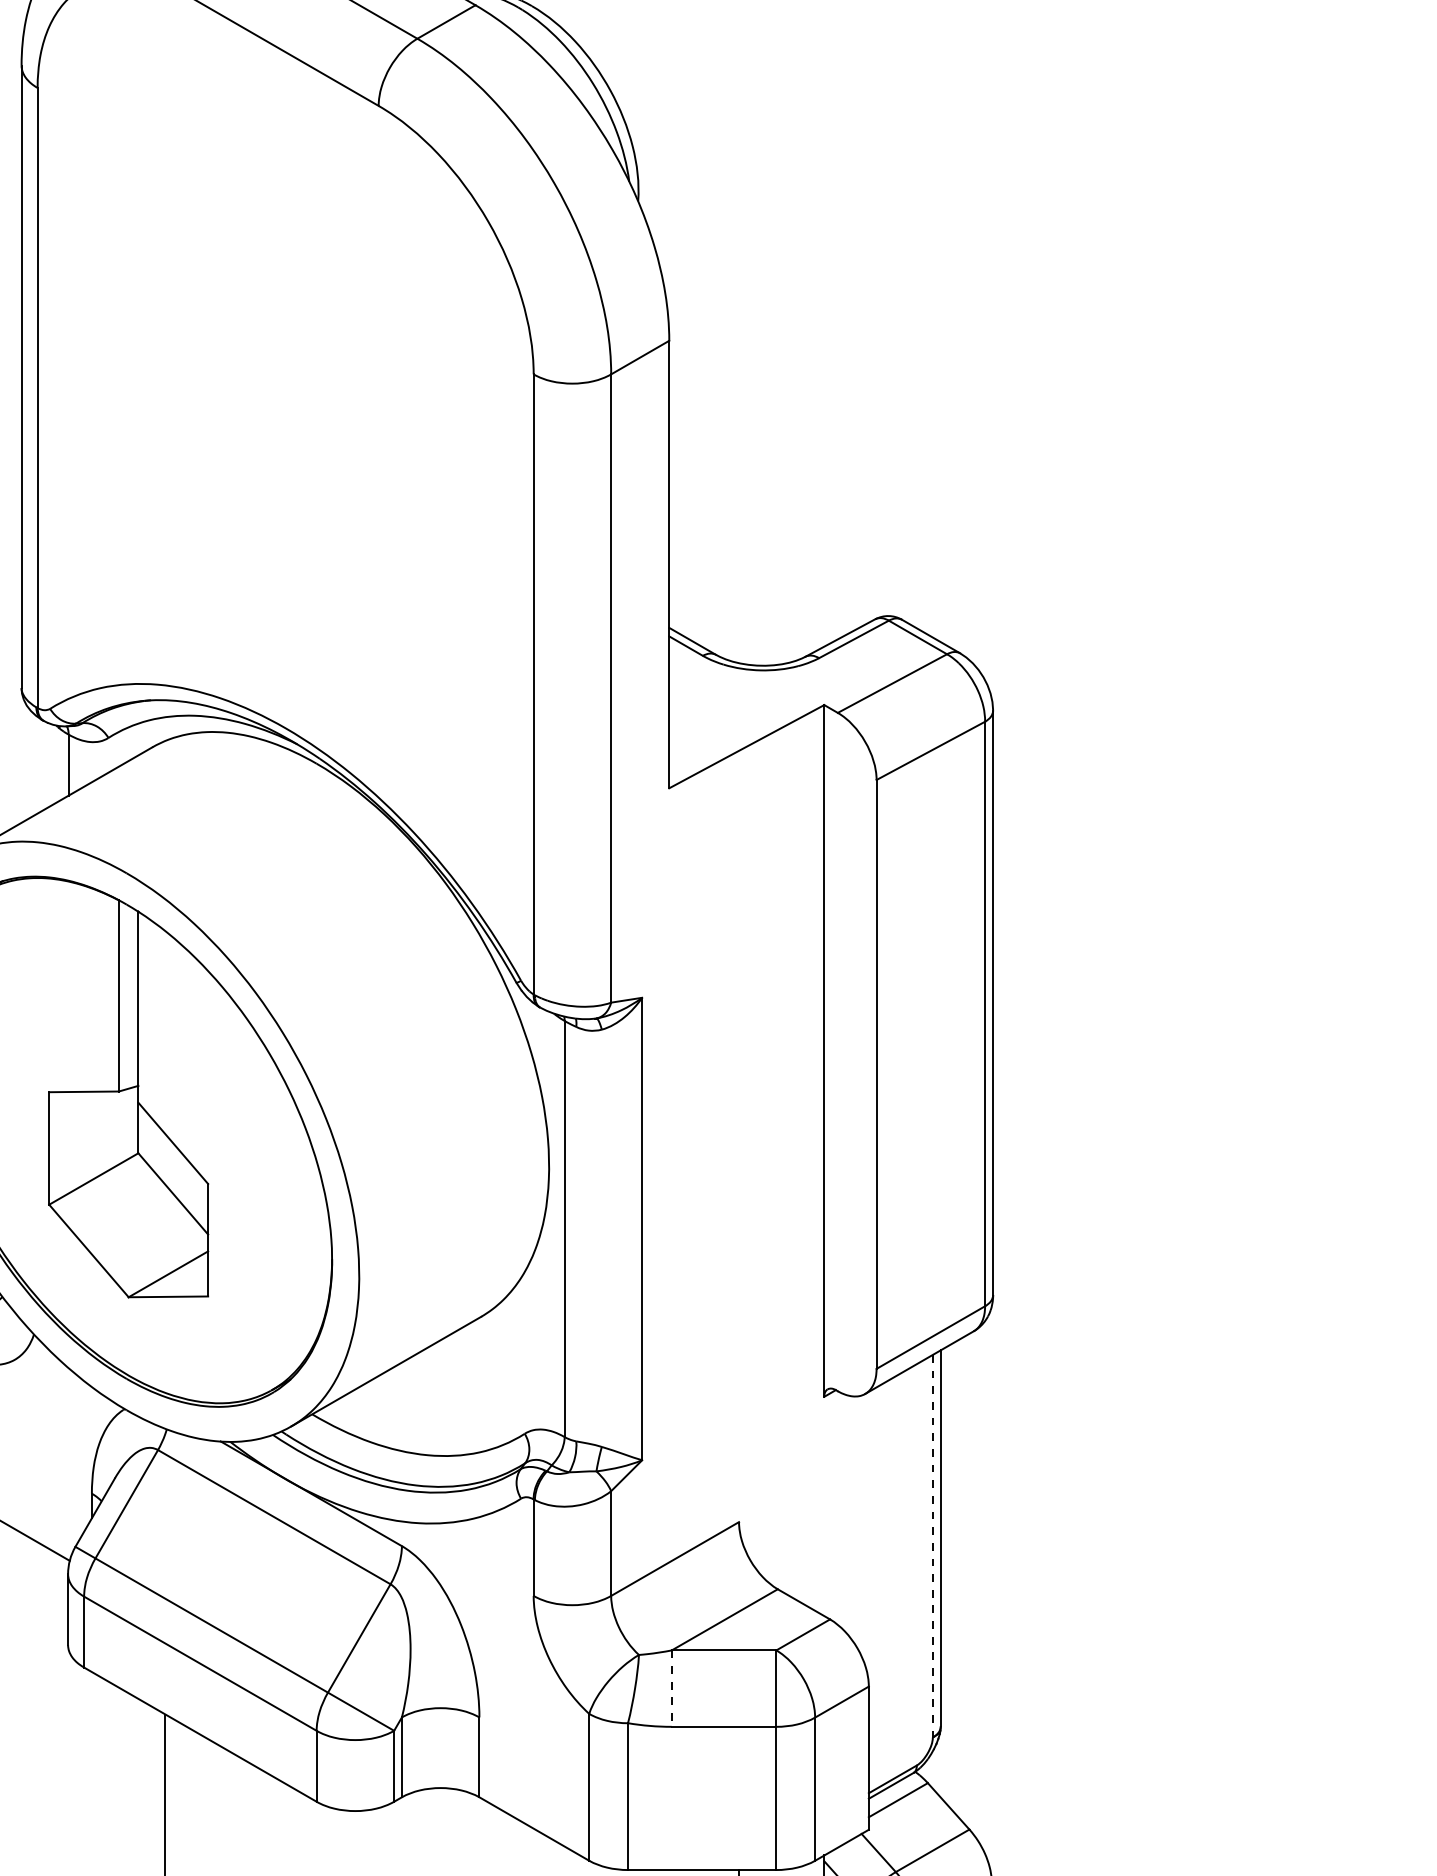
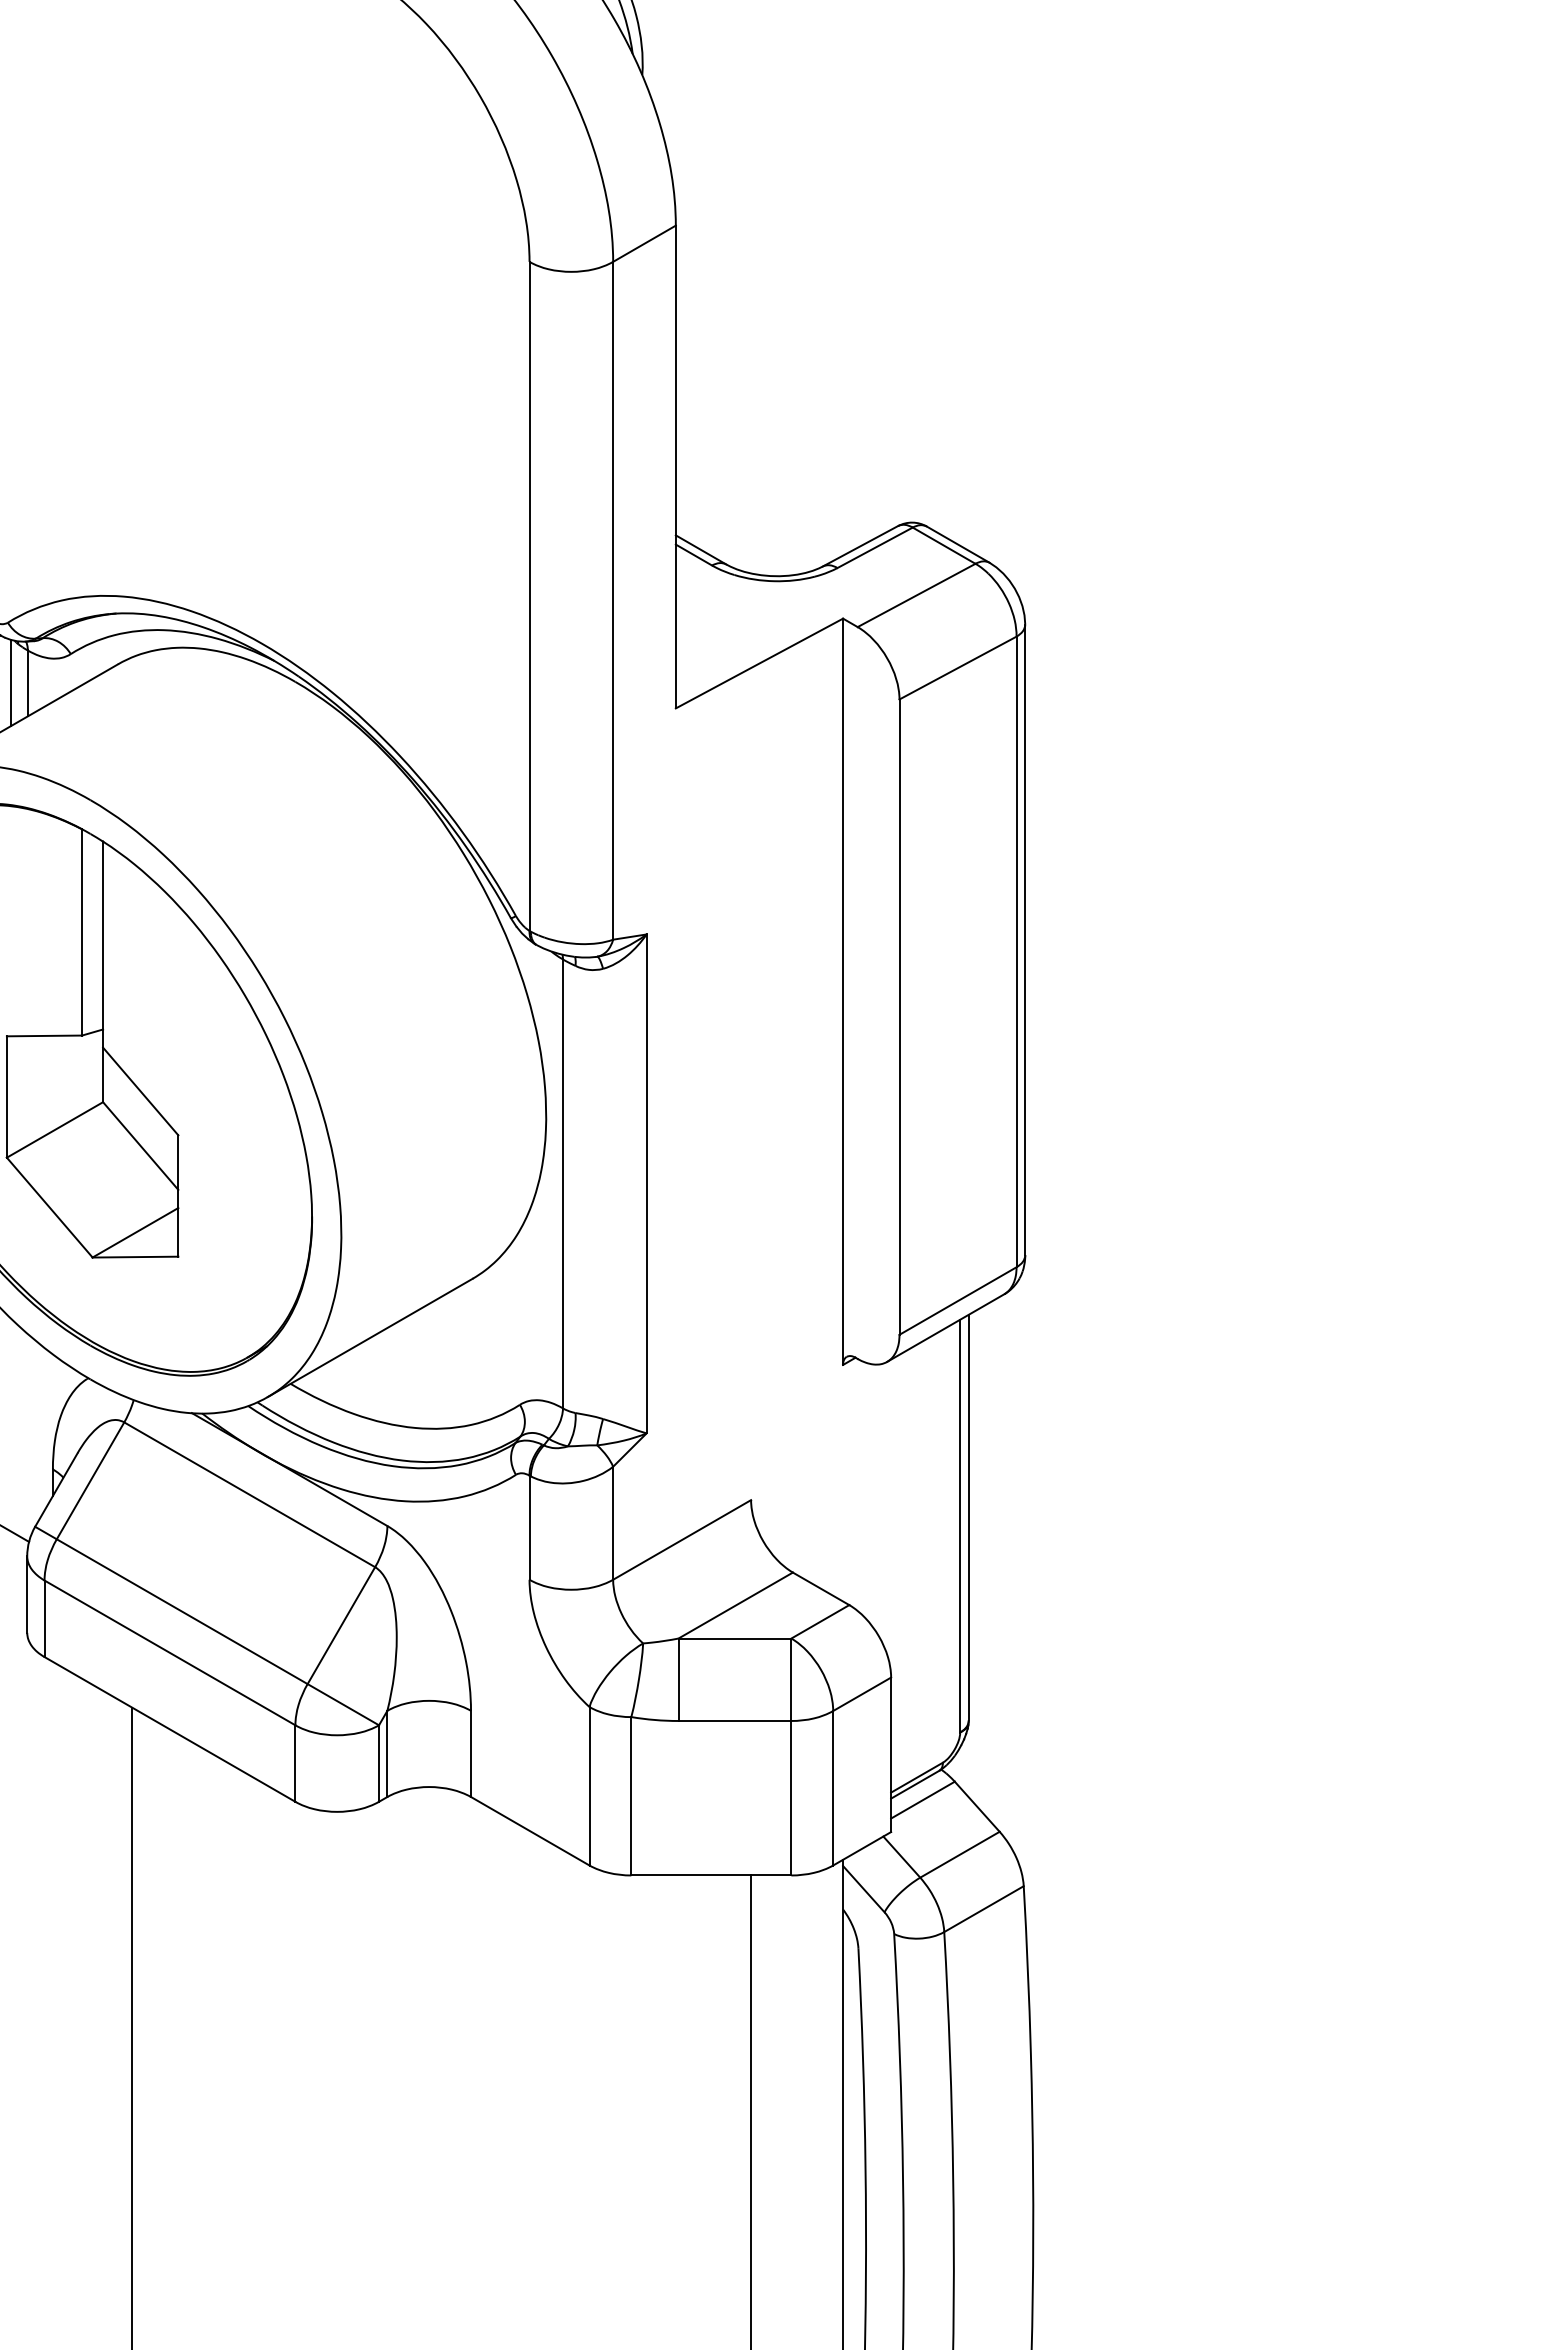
line: (52, 764) -> (10, 682), added
line: (933, 1546) -> (960, 1526), dashed -> solid
line: (671, 1689) -> (678, 1680), dashed -> solid

